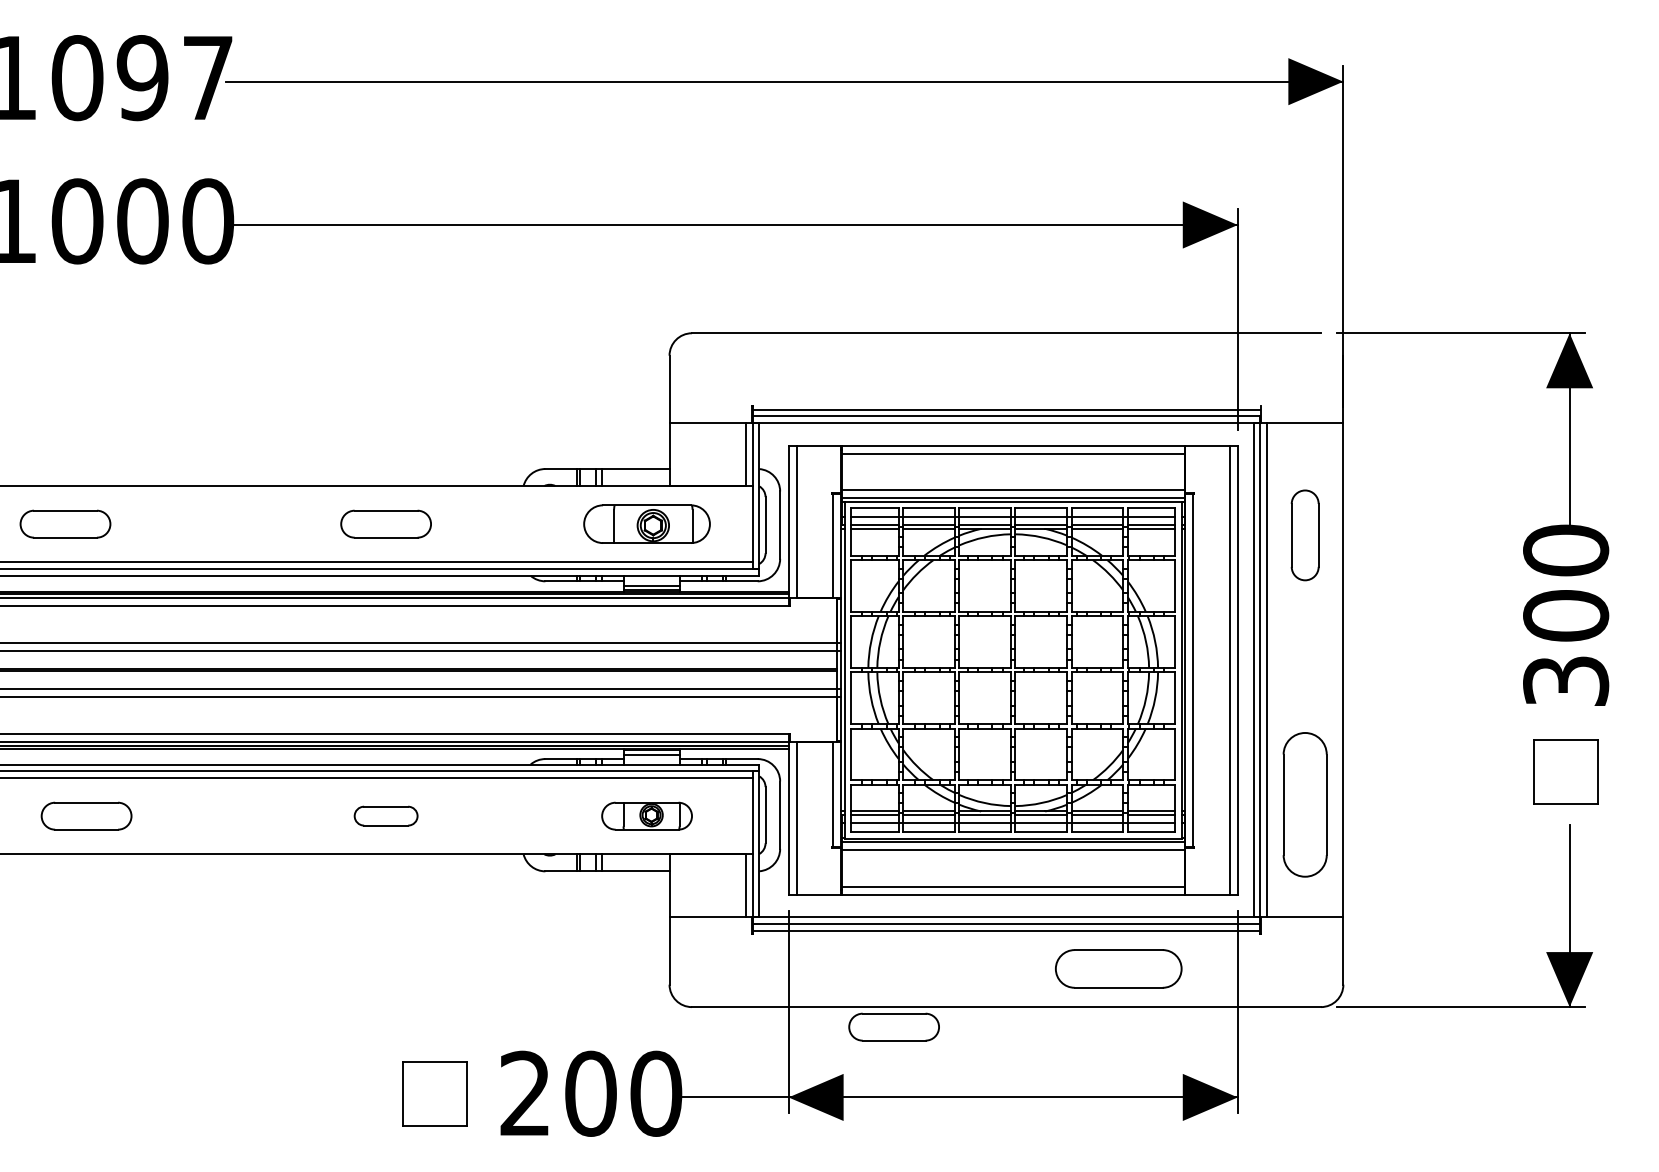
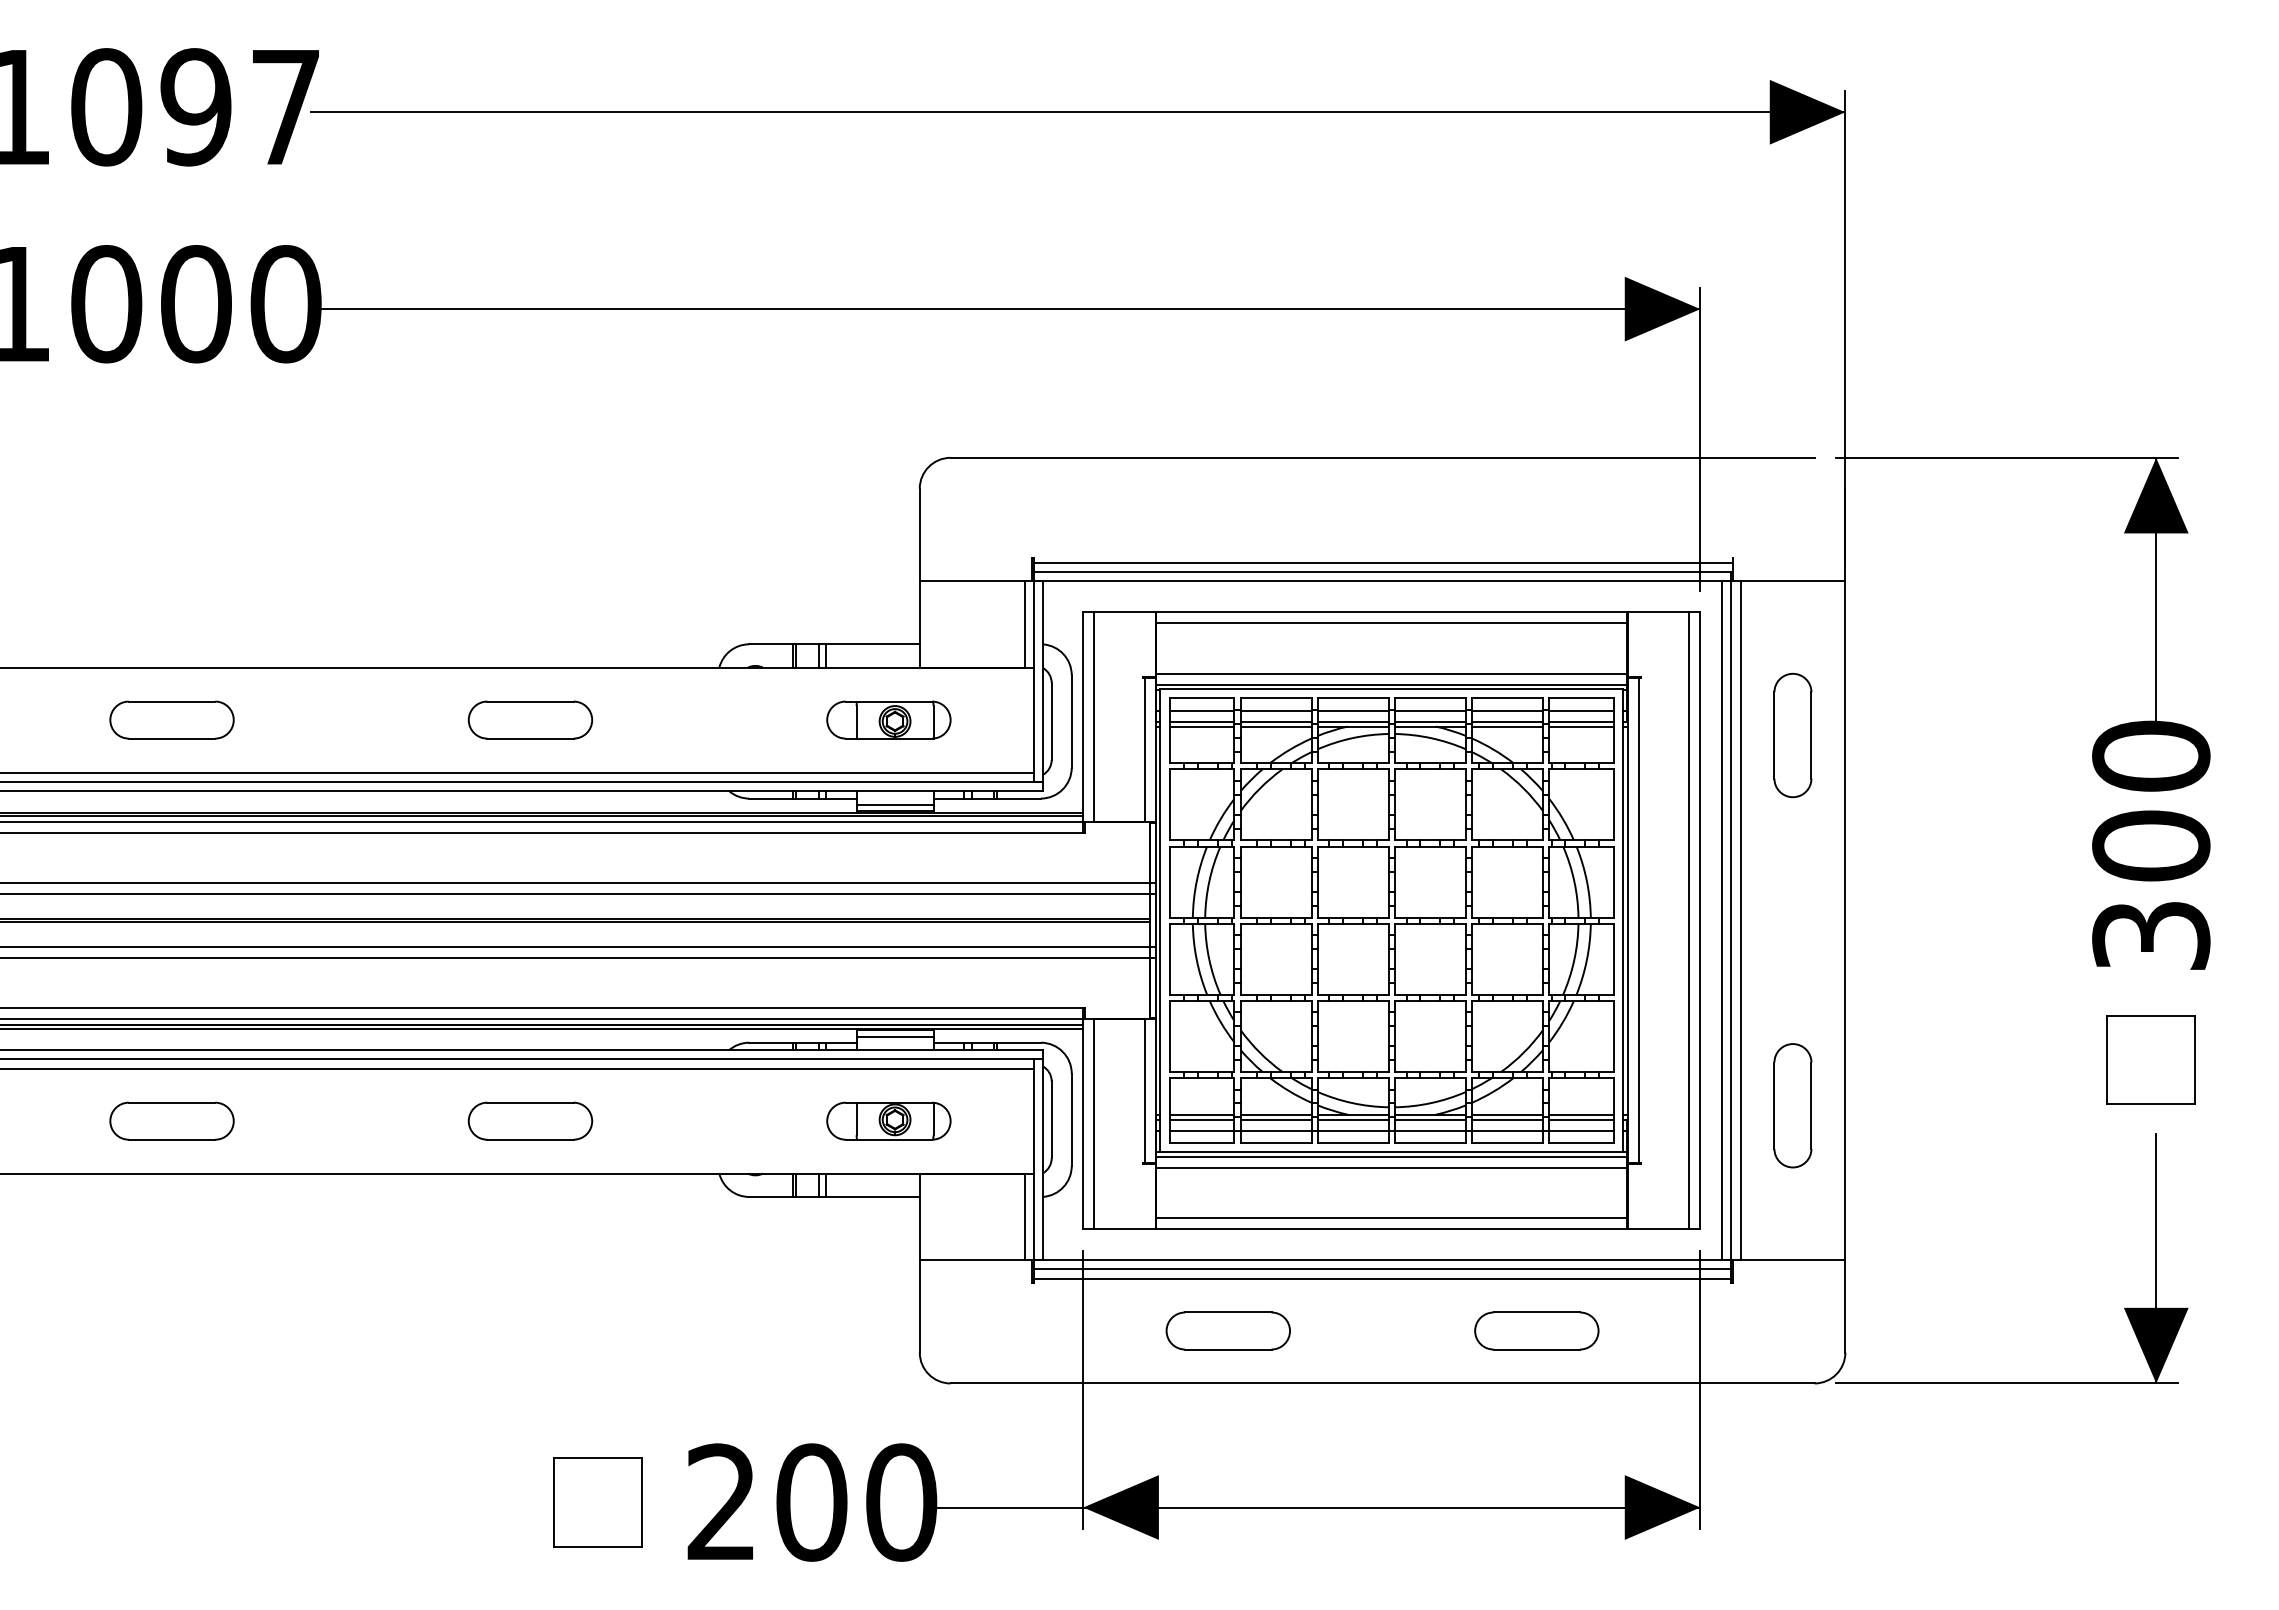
part: (65, 523) -> (171, 719), moved
part: (646, 523) -> (888, 719), size x0.71
part: (1304, 804) -> (1792, 1105), size x0.62
part: (86, 815) -> (171, 1120), moved
part: (386, 815) -> (530, 1120), size x1.43
part: (1118, 968) -> (1536, 1330), size x0.71
part: (893, 1026) -> (1227, 1330), moved

